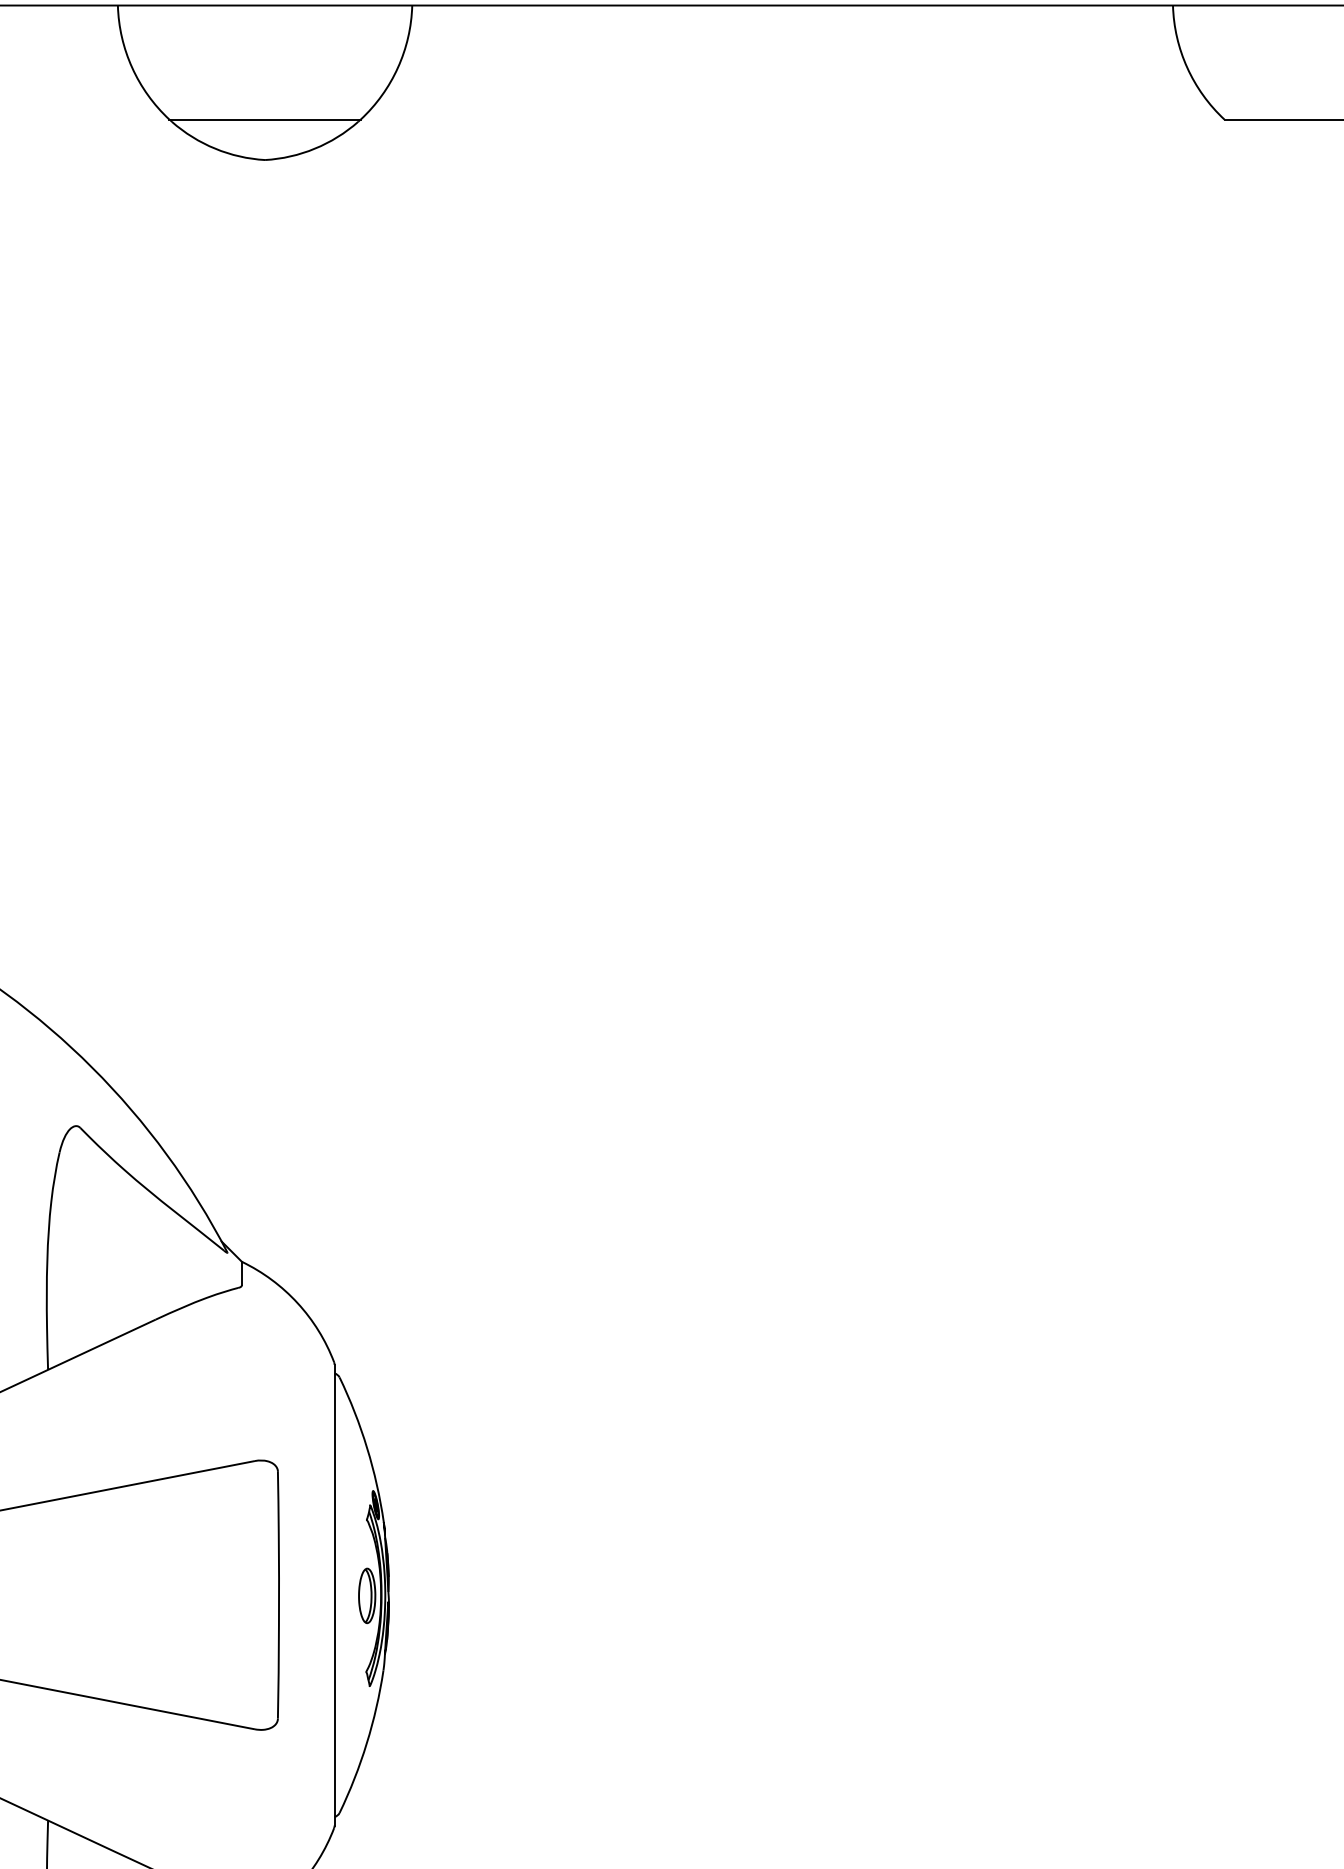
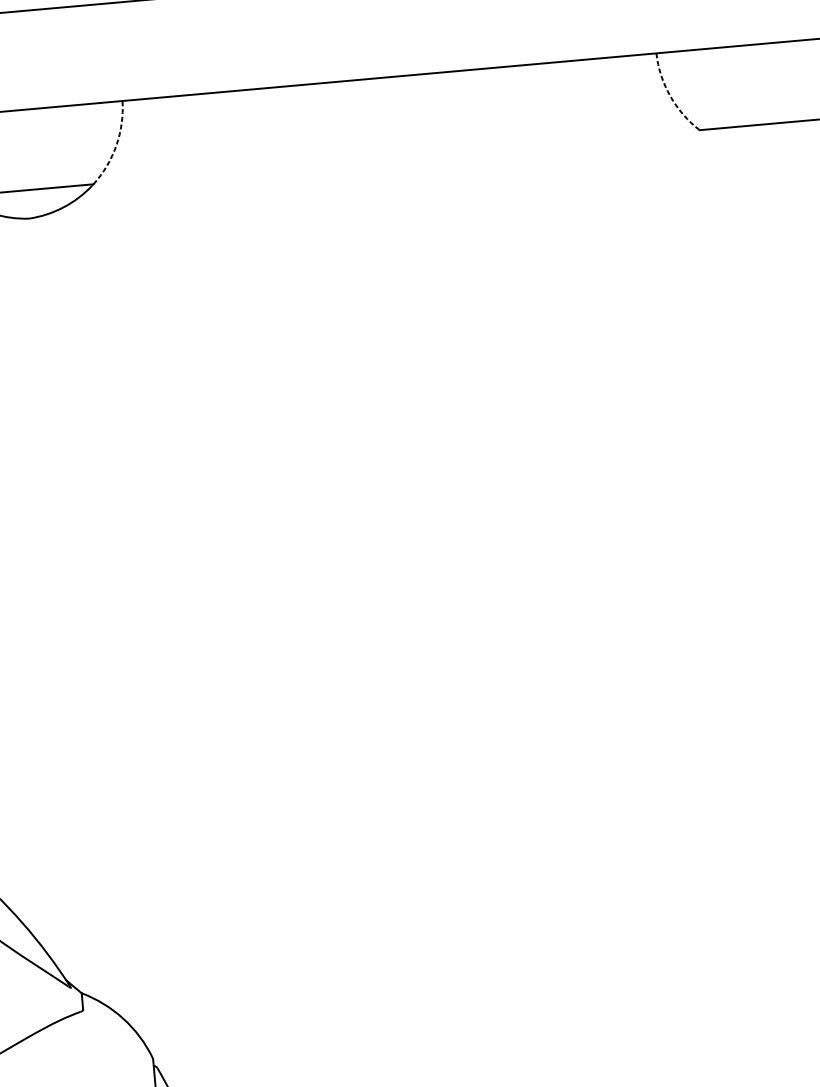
arc: (397, 67) -> (116, 145), solid -> dashed
arc: (1187, 67) -> (670, 95), solid -> dashed

